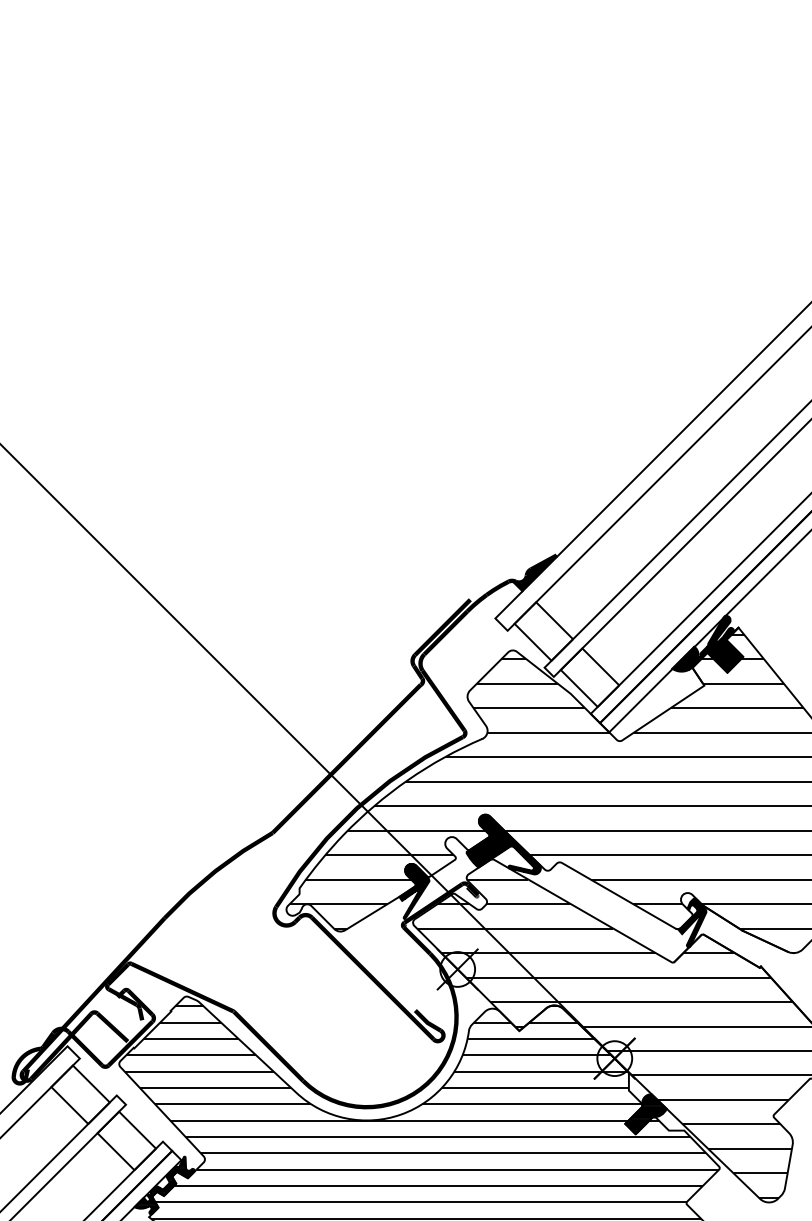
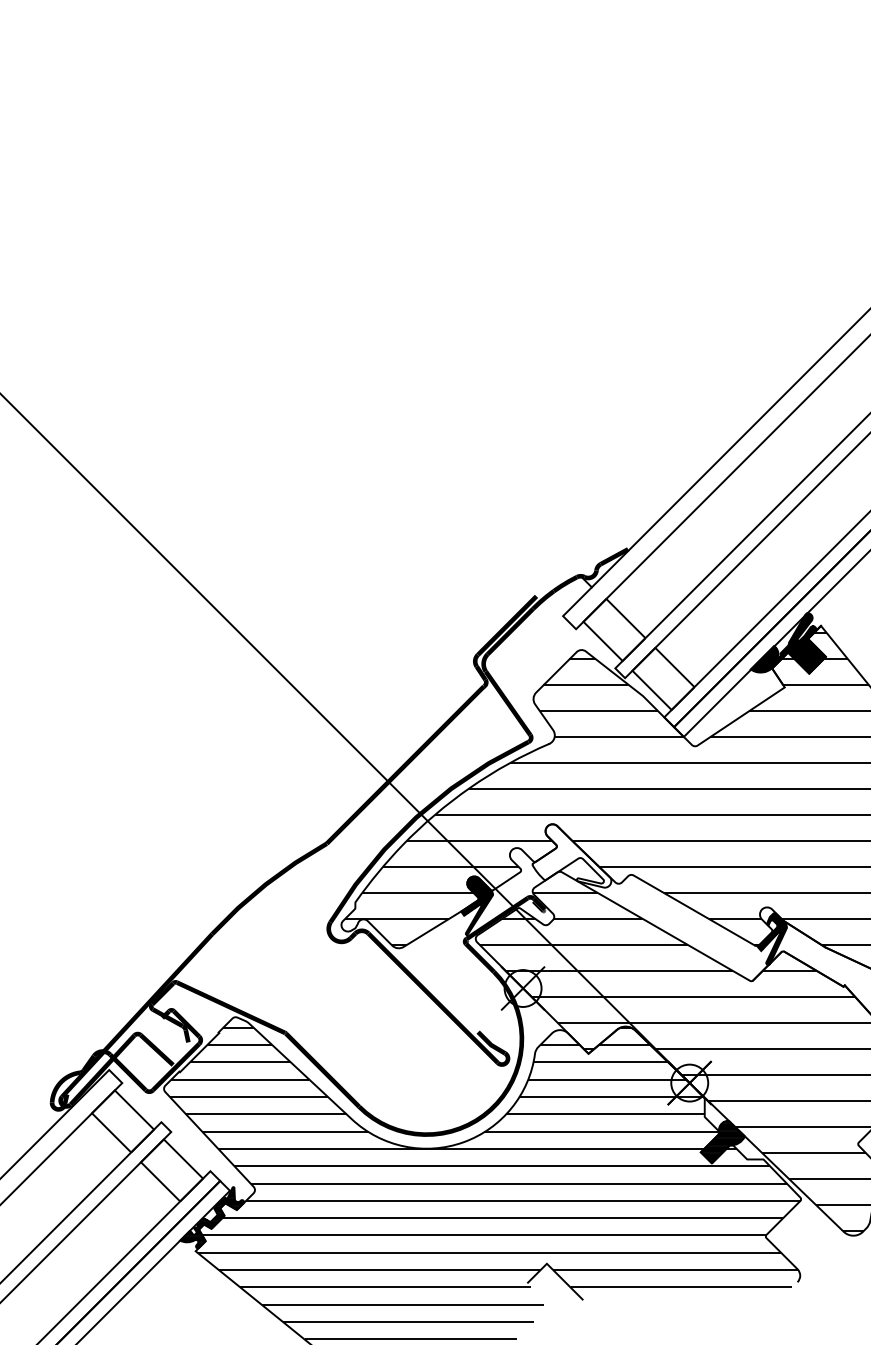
hatch: (534, 572) -> (604, 567), removed
hatch: (503, 844) -> (571, 855), removed

